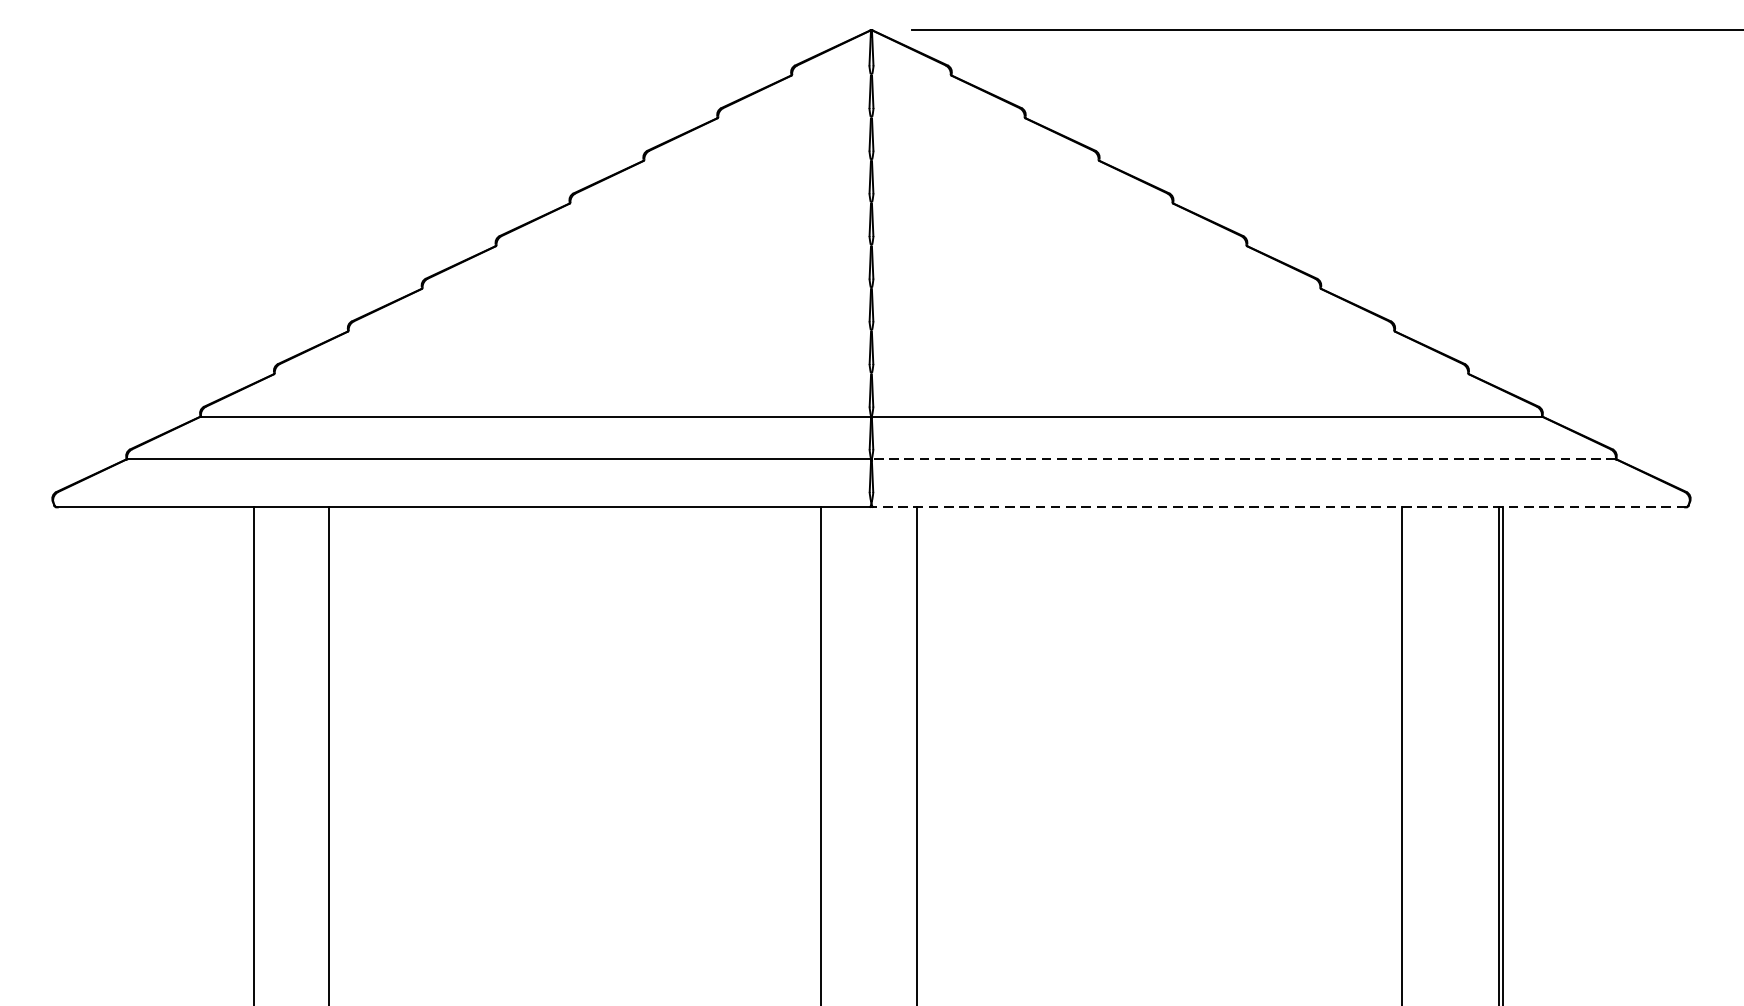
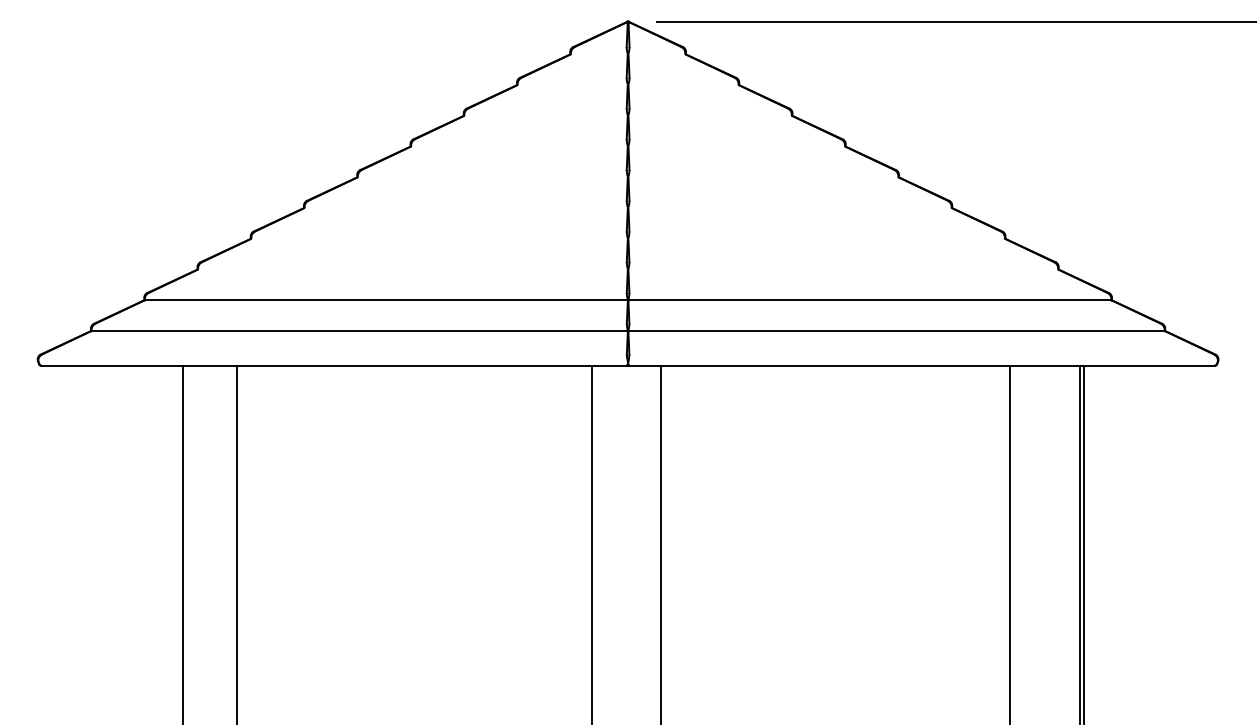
line: (1243, 459) -> (896, 331), dashed -> solid
line: (1278, 507) -> (921, 365), dashed -> solid

